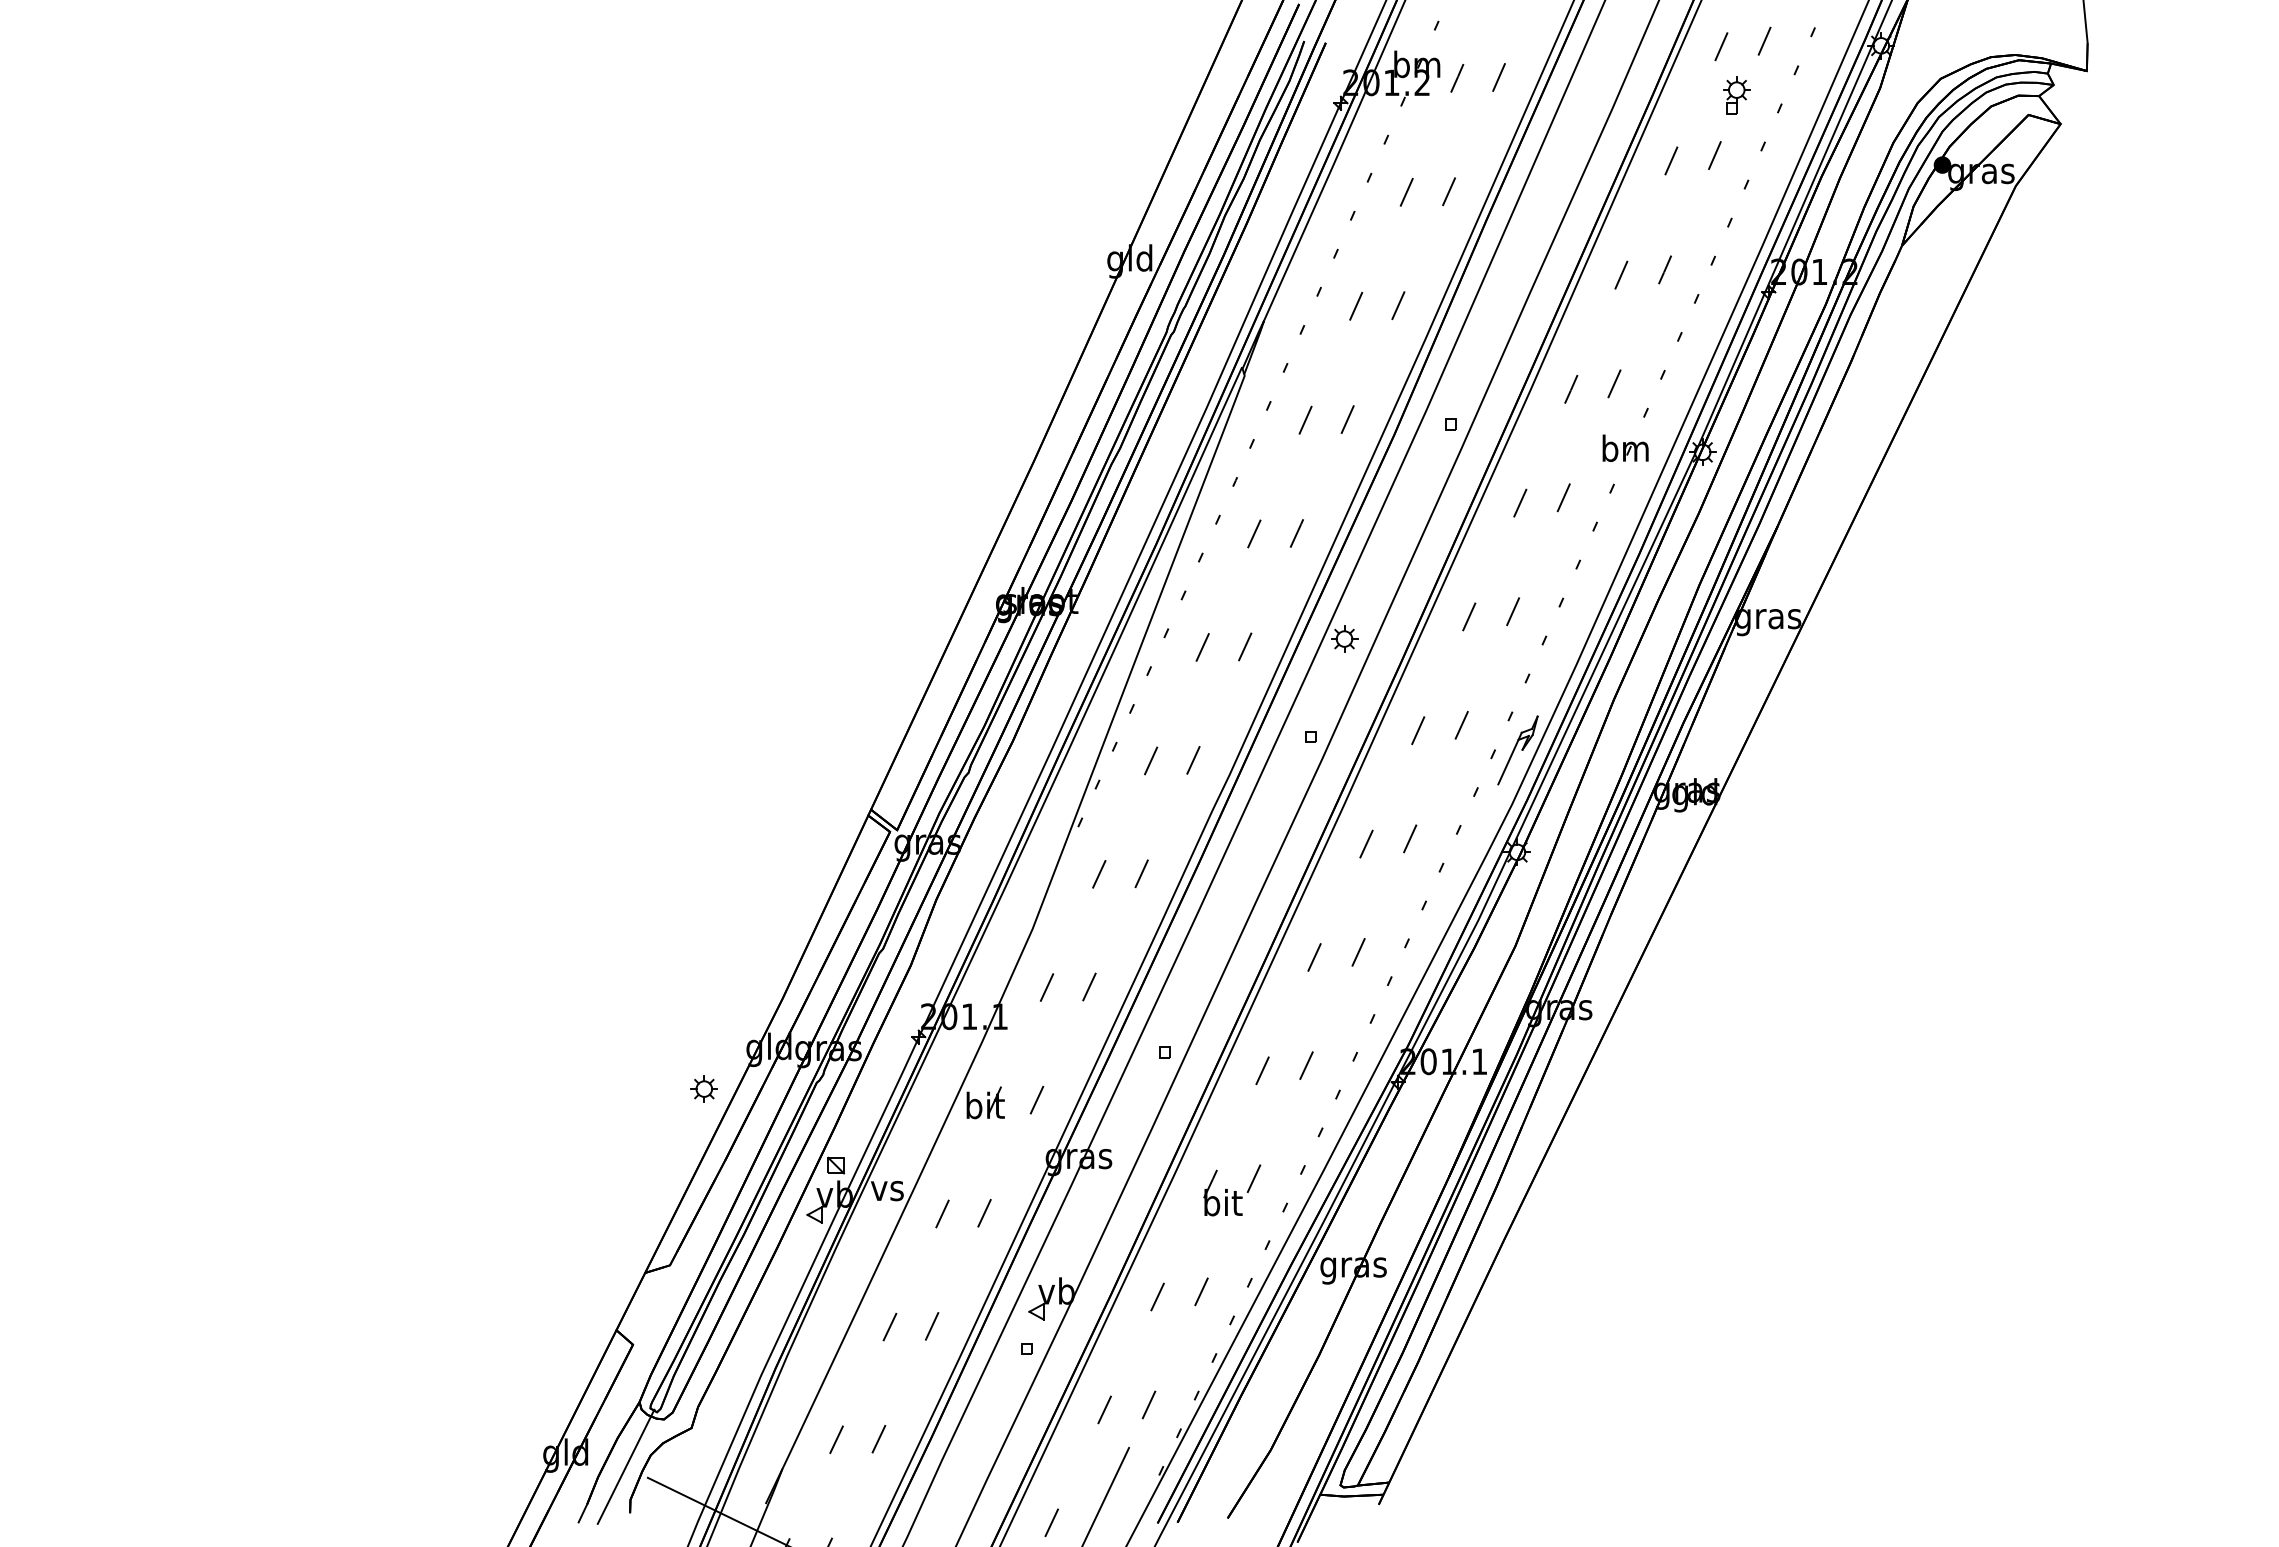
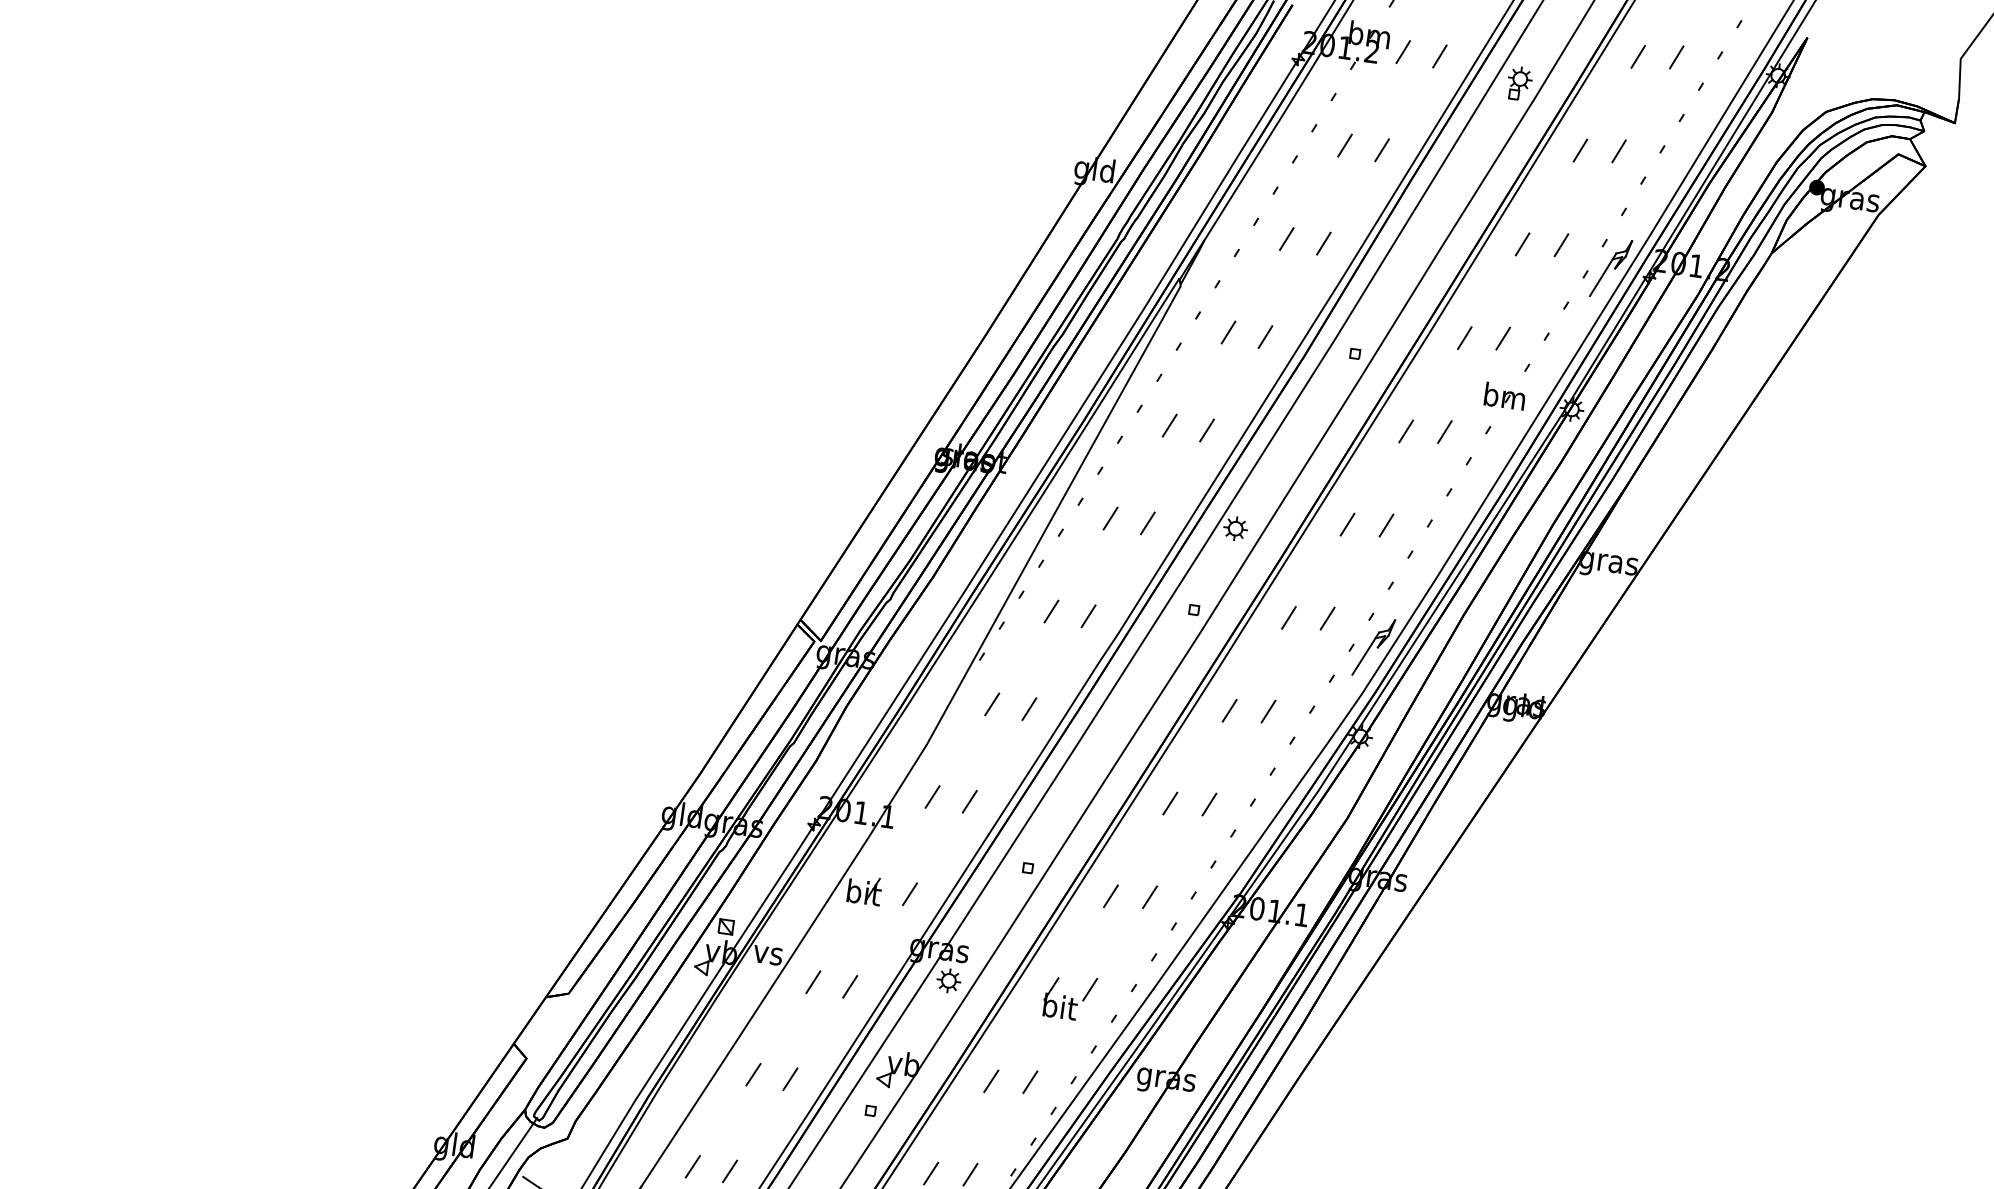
part: (1736, 95) -> (1519, 83), moved
part: (1724, 288) -> (1611, 268), added
part: (703, 1088) -> (948, 980), moved

